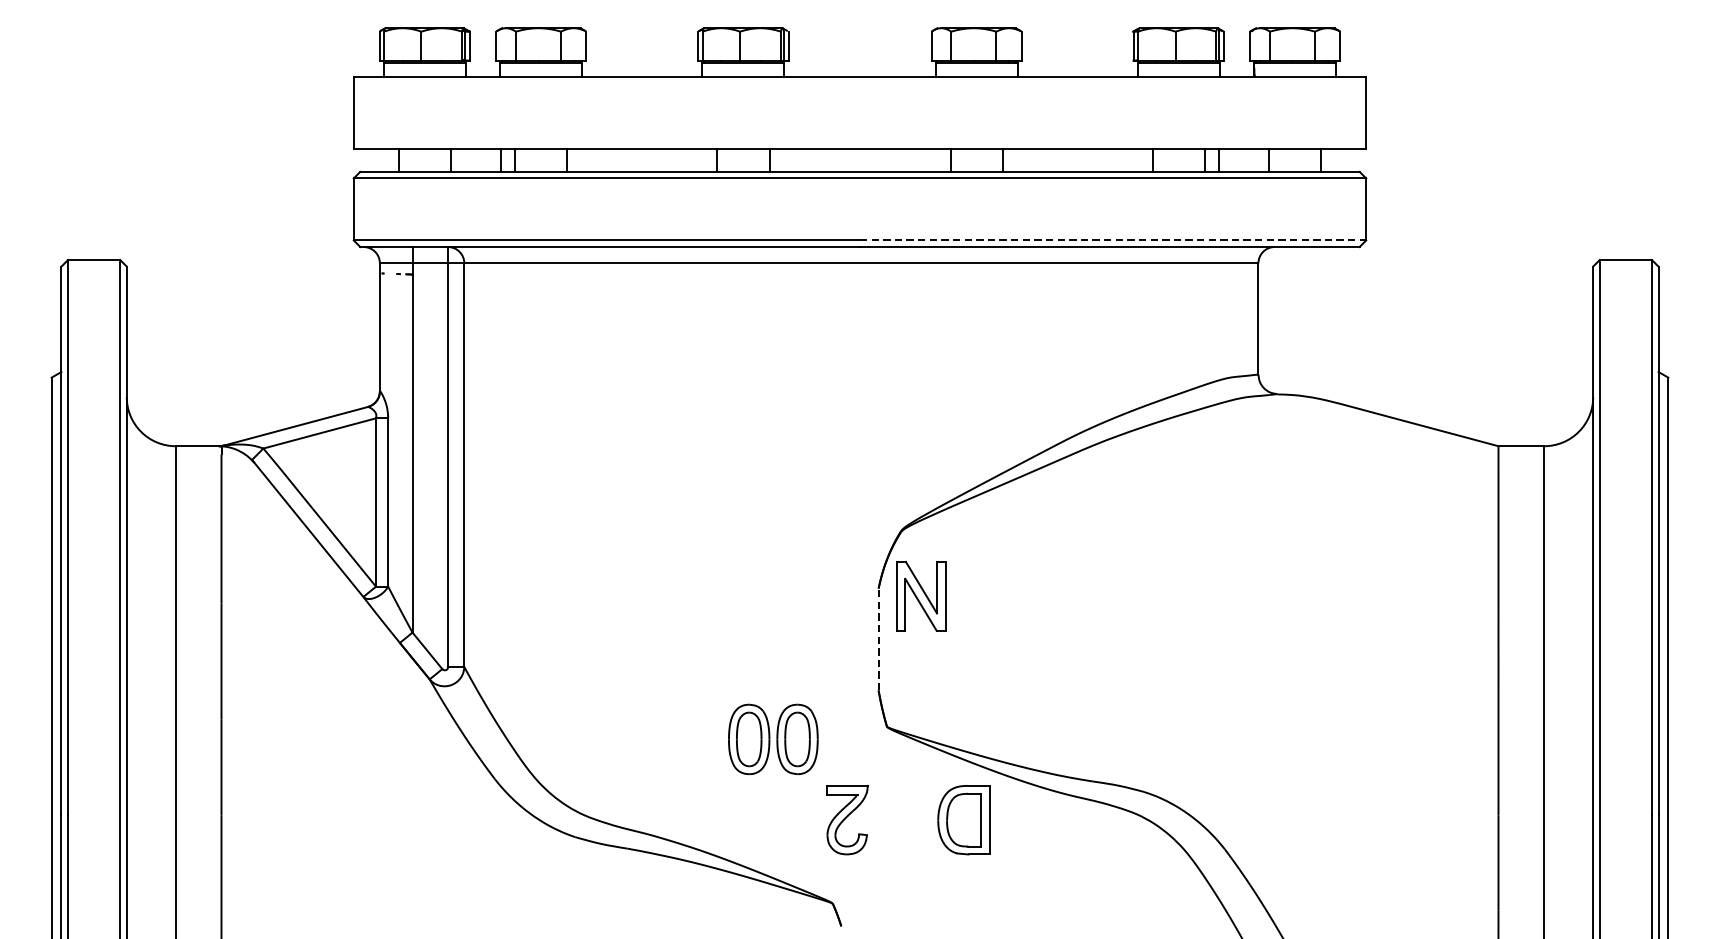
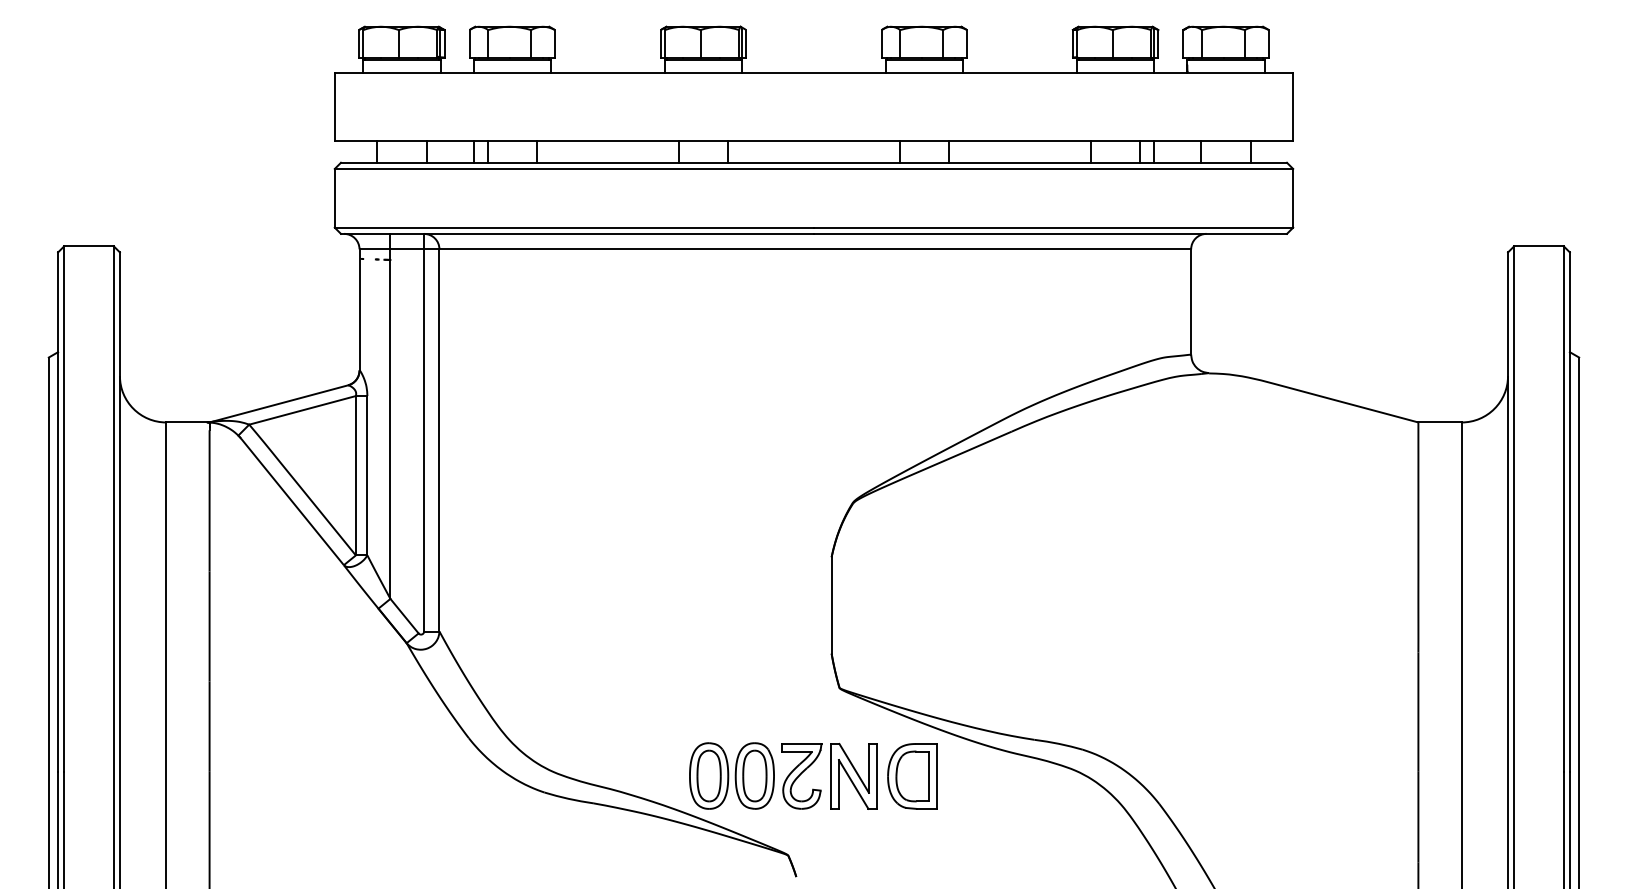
line: (1113, 240) -> (1053, 227), dashed -> solid
part: (920, 595) -> (853, 775), moved
line: (878, 638) -> (831, 604), dashed -> solid
part: (772, 738) -> (731, 775), moved

